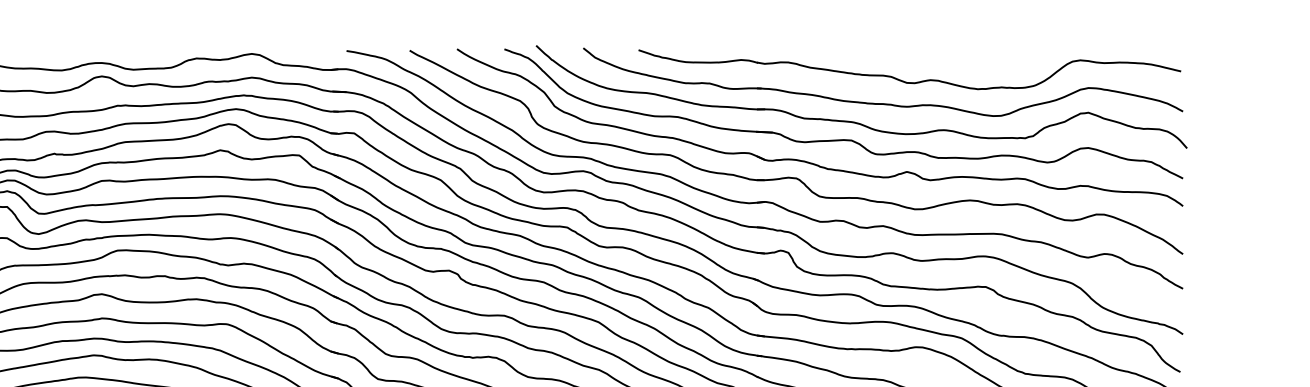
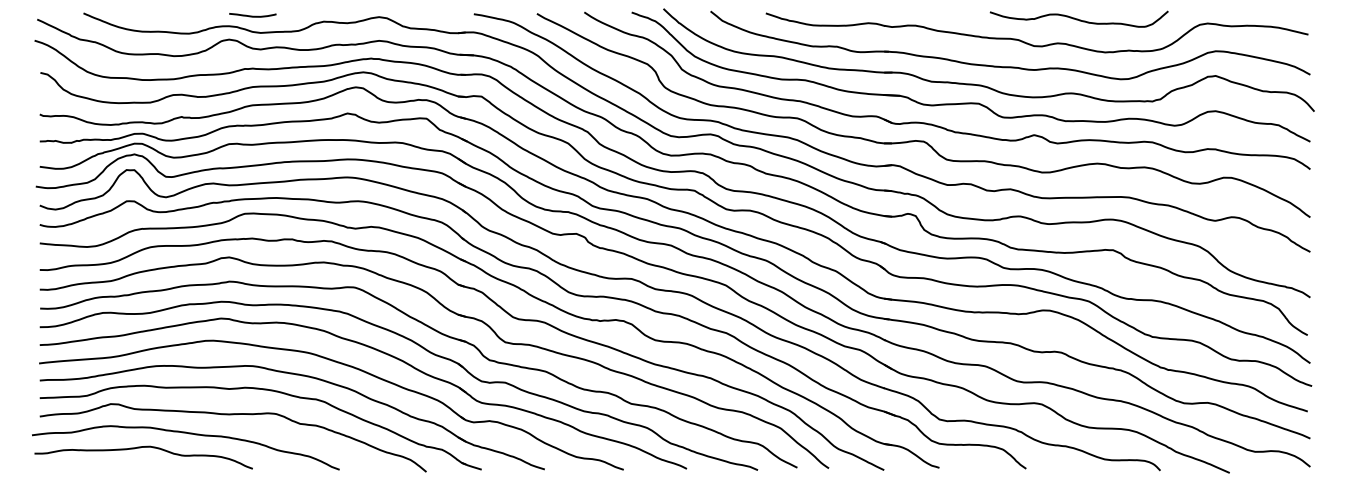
curve: (125, 52) -> (252, 15), added
curve: (950, 55) -> (1077, 18), added

